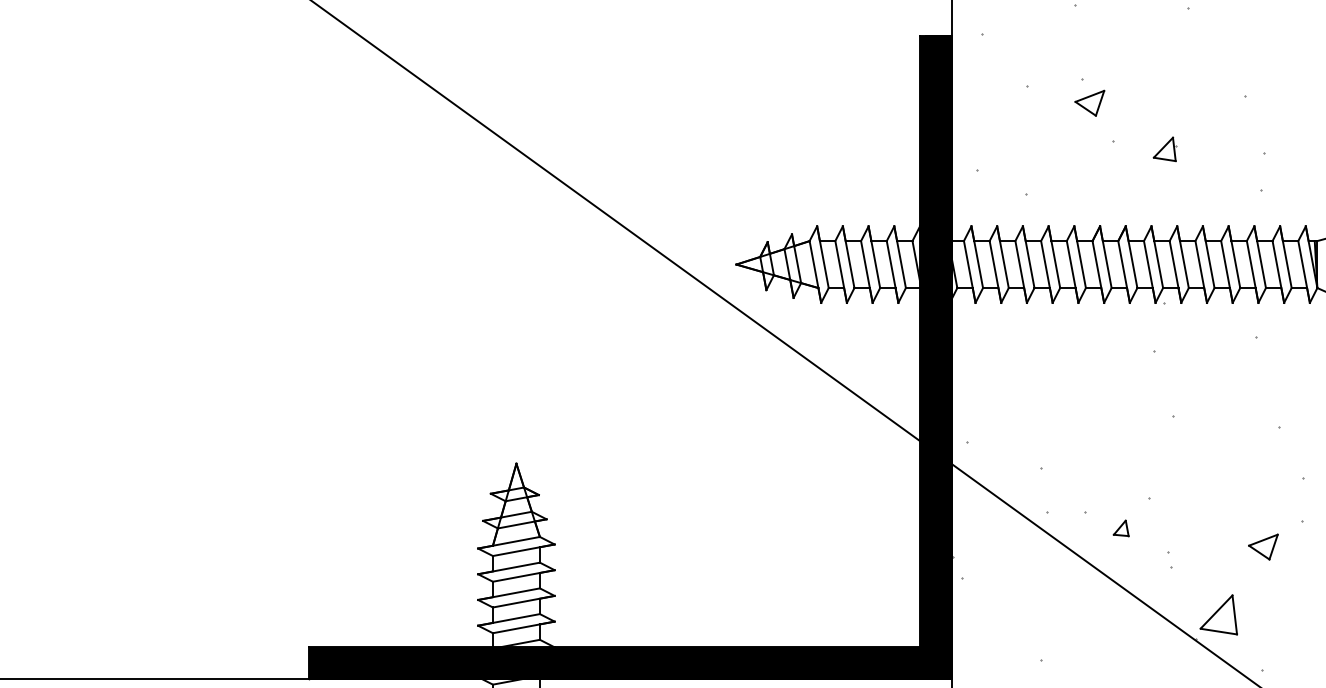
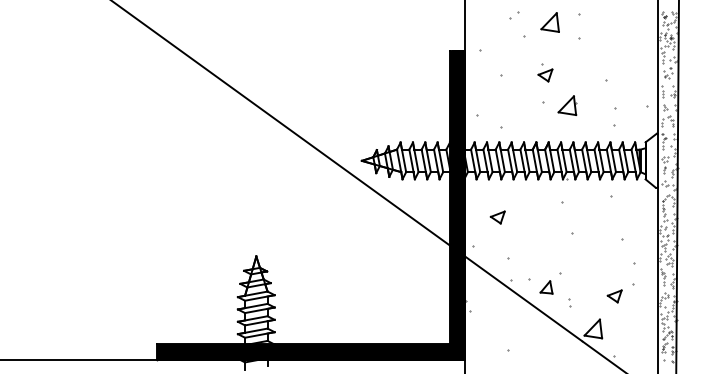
part: (1089, 97) -> (545, 72), moved
part: (1164, 149) -> (567, 105), size x1.67
part: (1019, 382) -> (497, 217), added
part: (1121, 528) -> (546, 287), size x1.67

